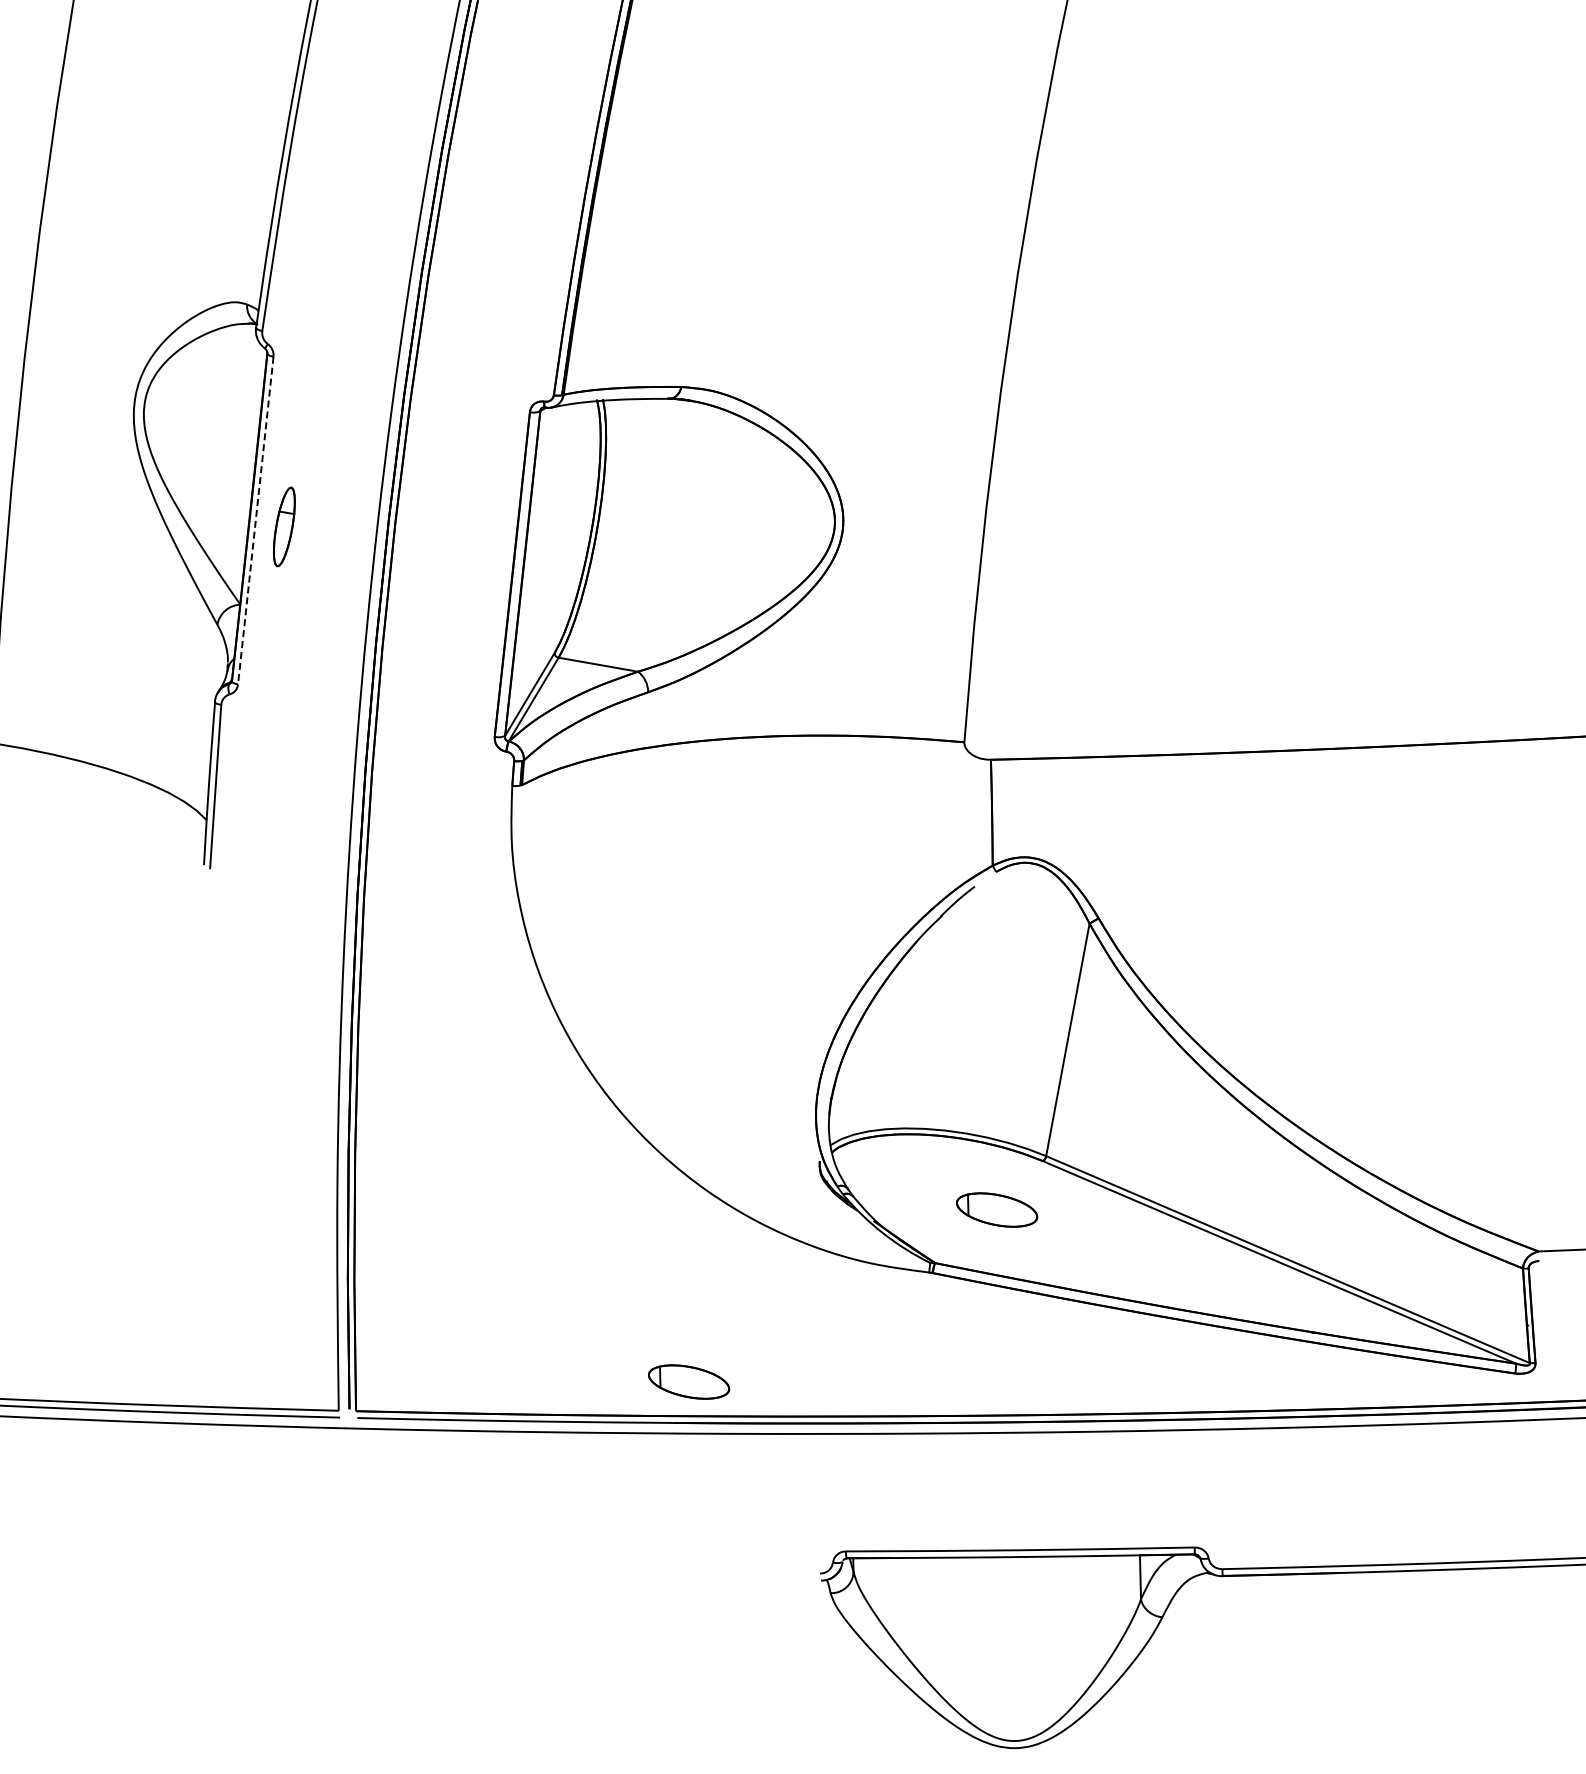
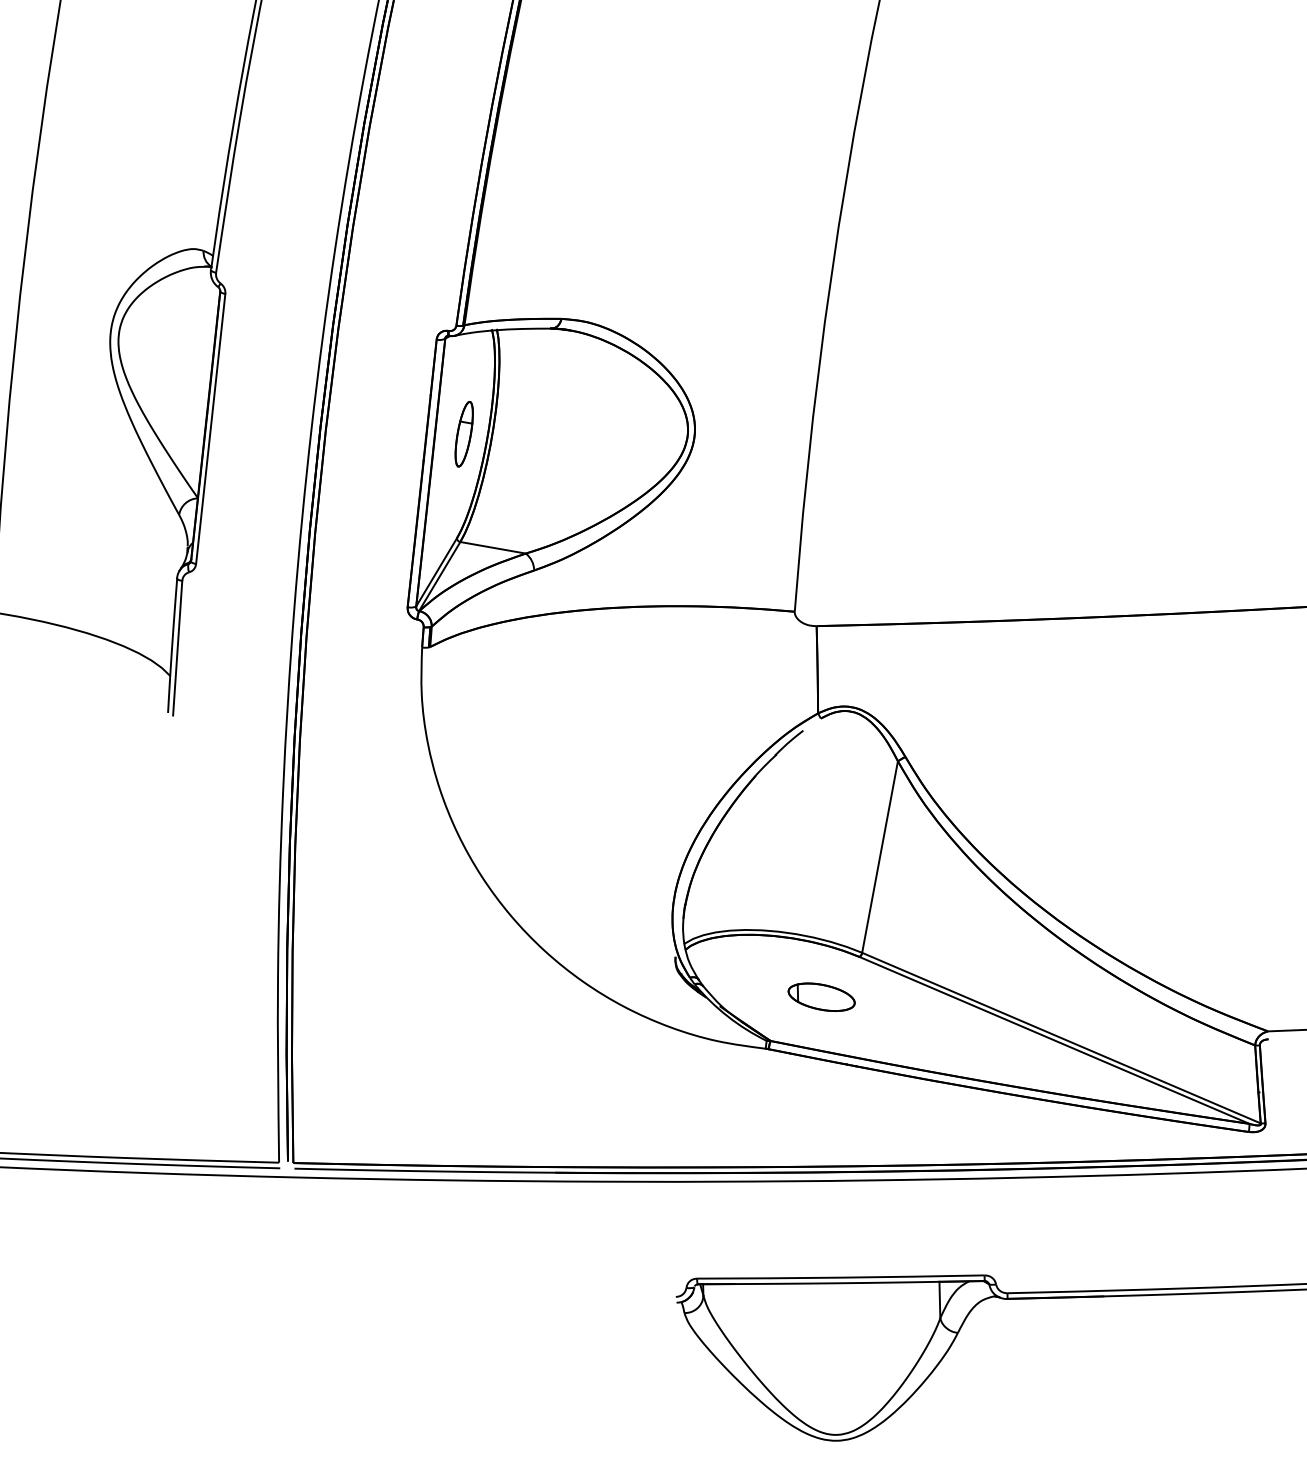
line: (255, 520) -> (210, 428), dashed -> solid
part: (284, 526) -> (464, 433), moved
part: (689, 1381) -> (568, 1138), removed

